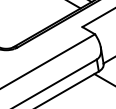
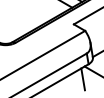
line: (92, 88) -> (82, 79), added

